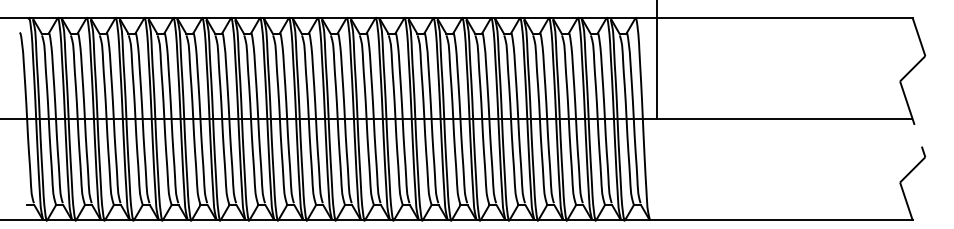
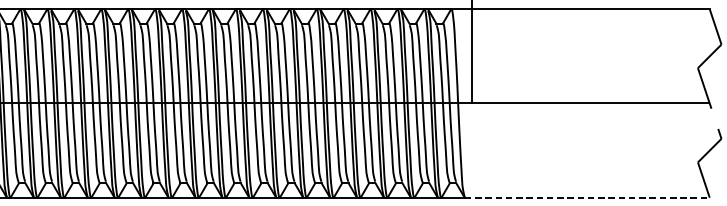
line: (781, 220) -> (587, 197), solid -> dashed

